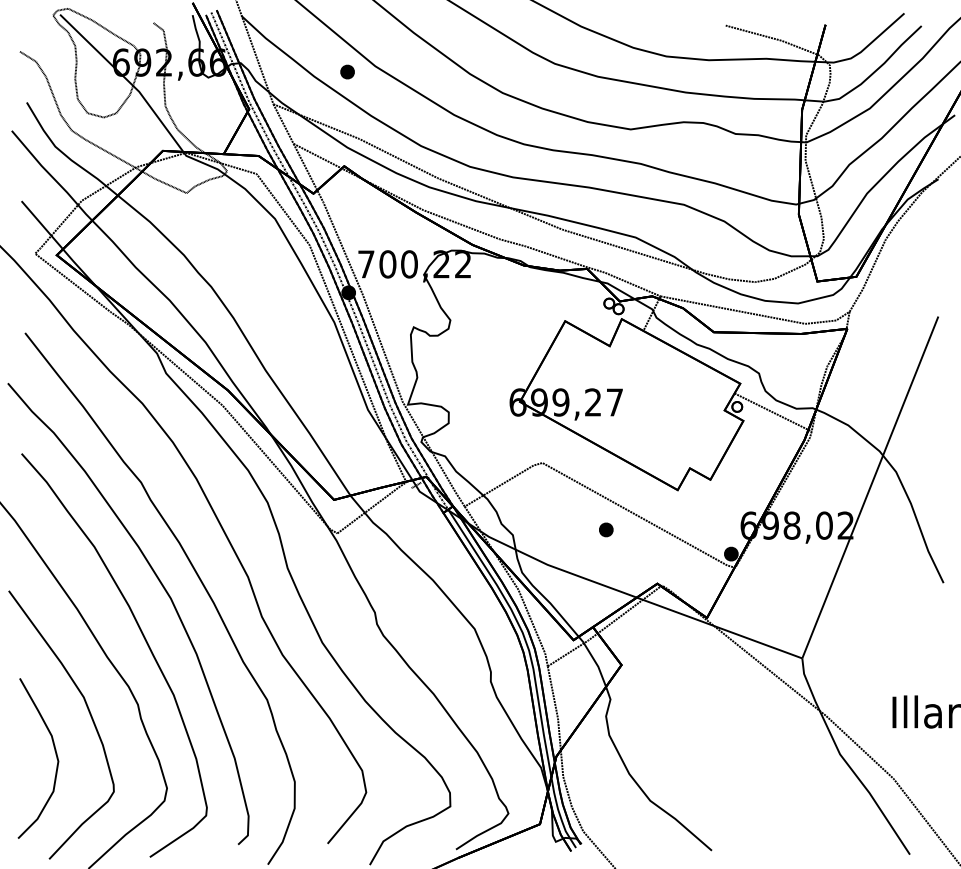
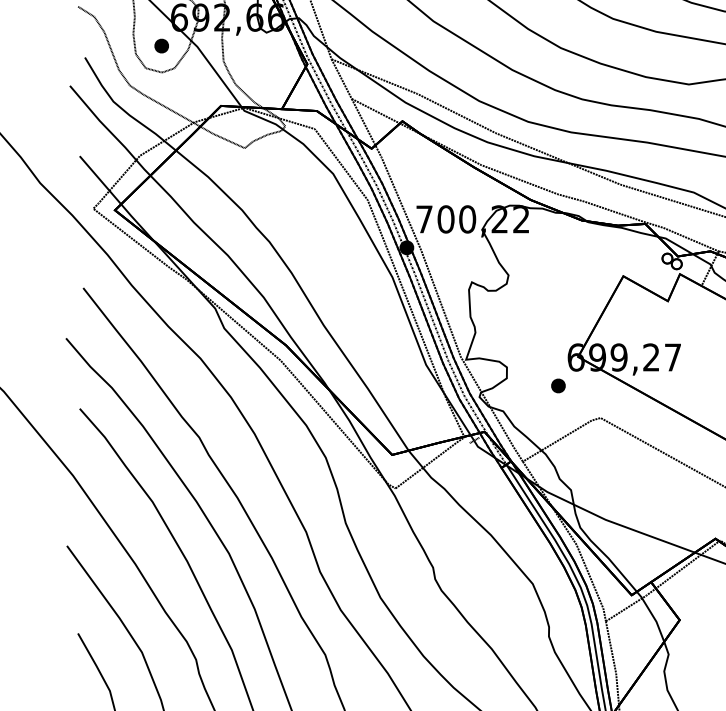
part: (347, 71) -> (161, 45), moved
part: (606, 529) -> (558, 385), moved

